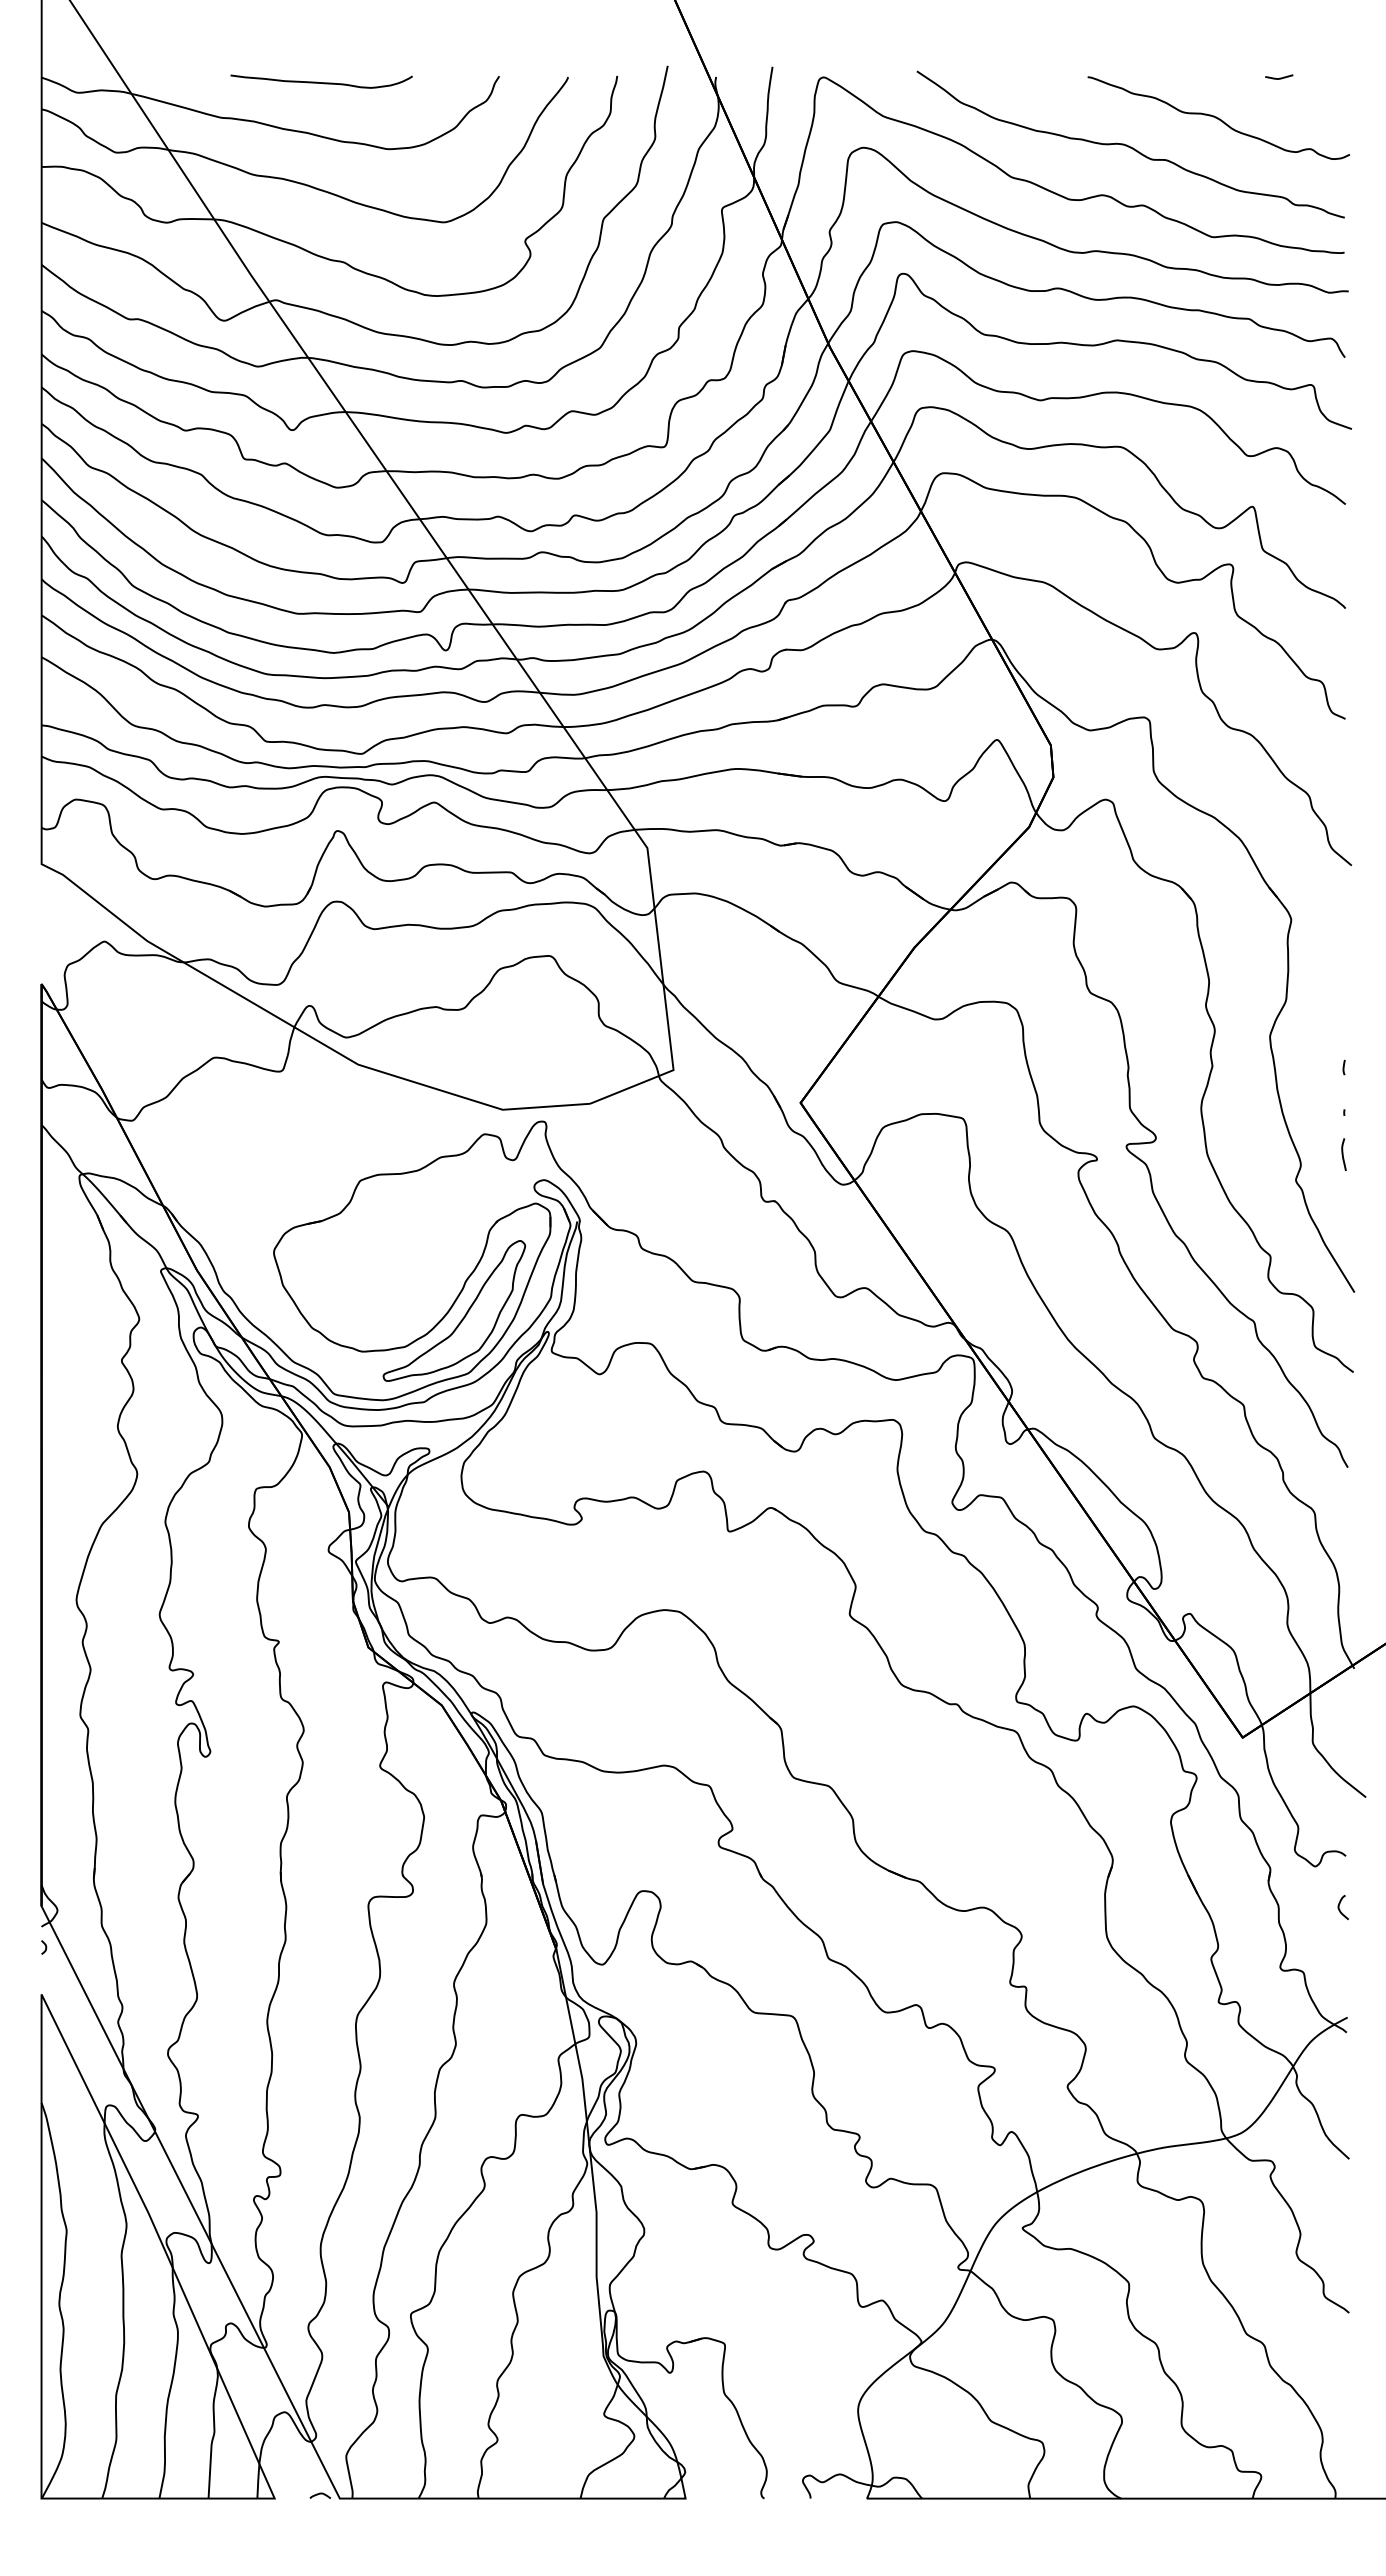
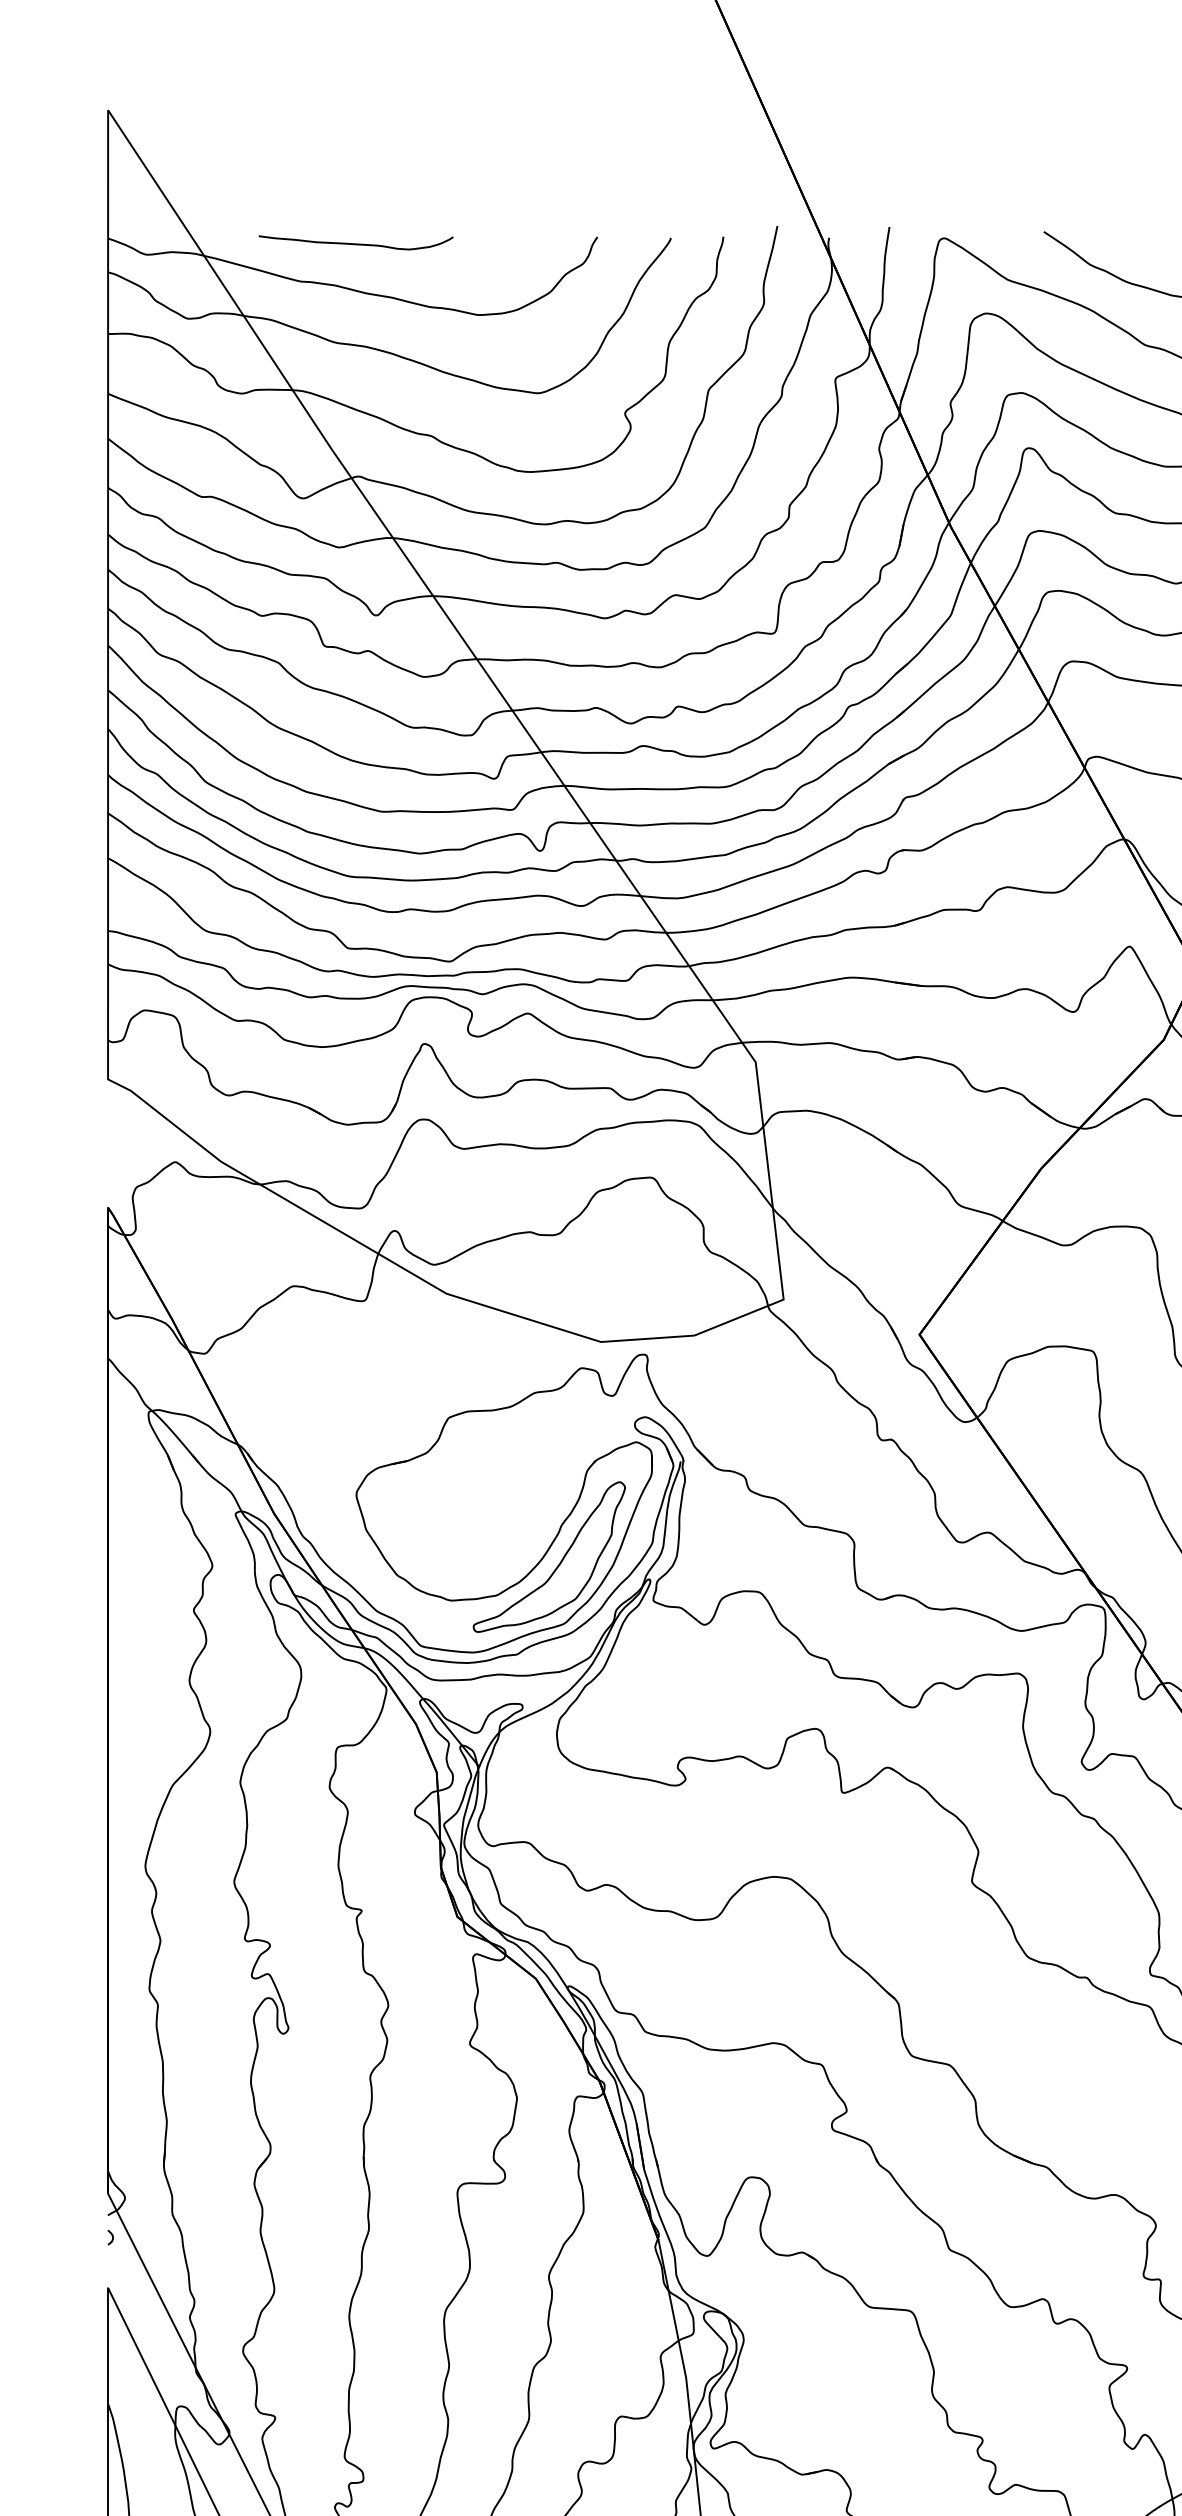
curve: (321, 82) -> (355, 243), moved

